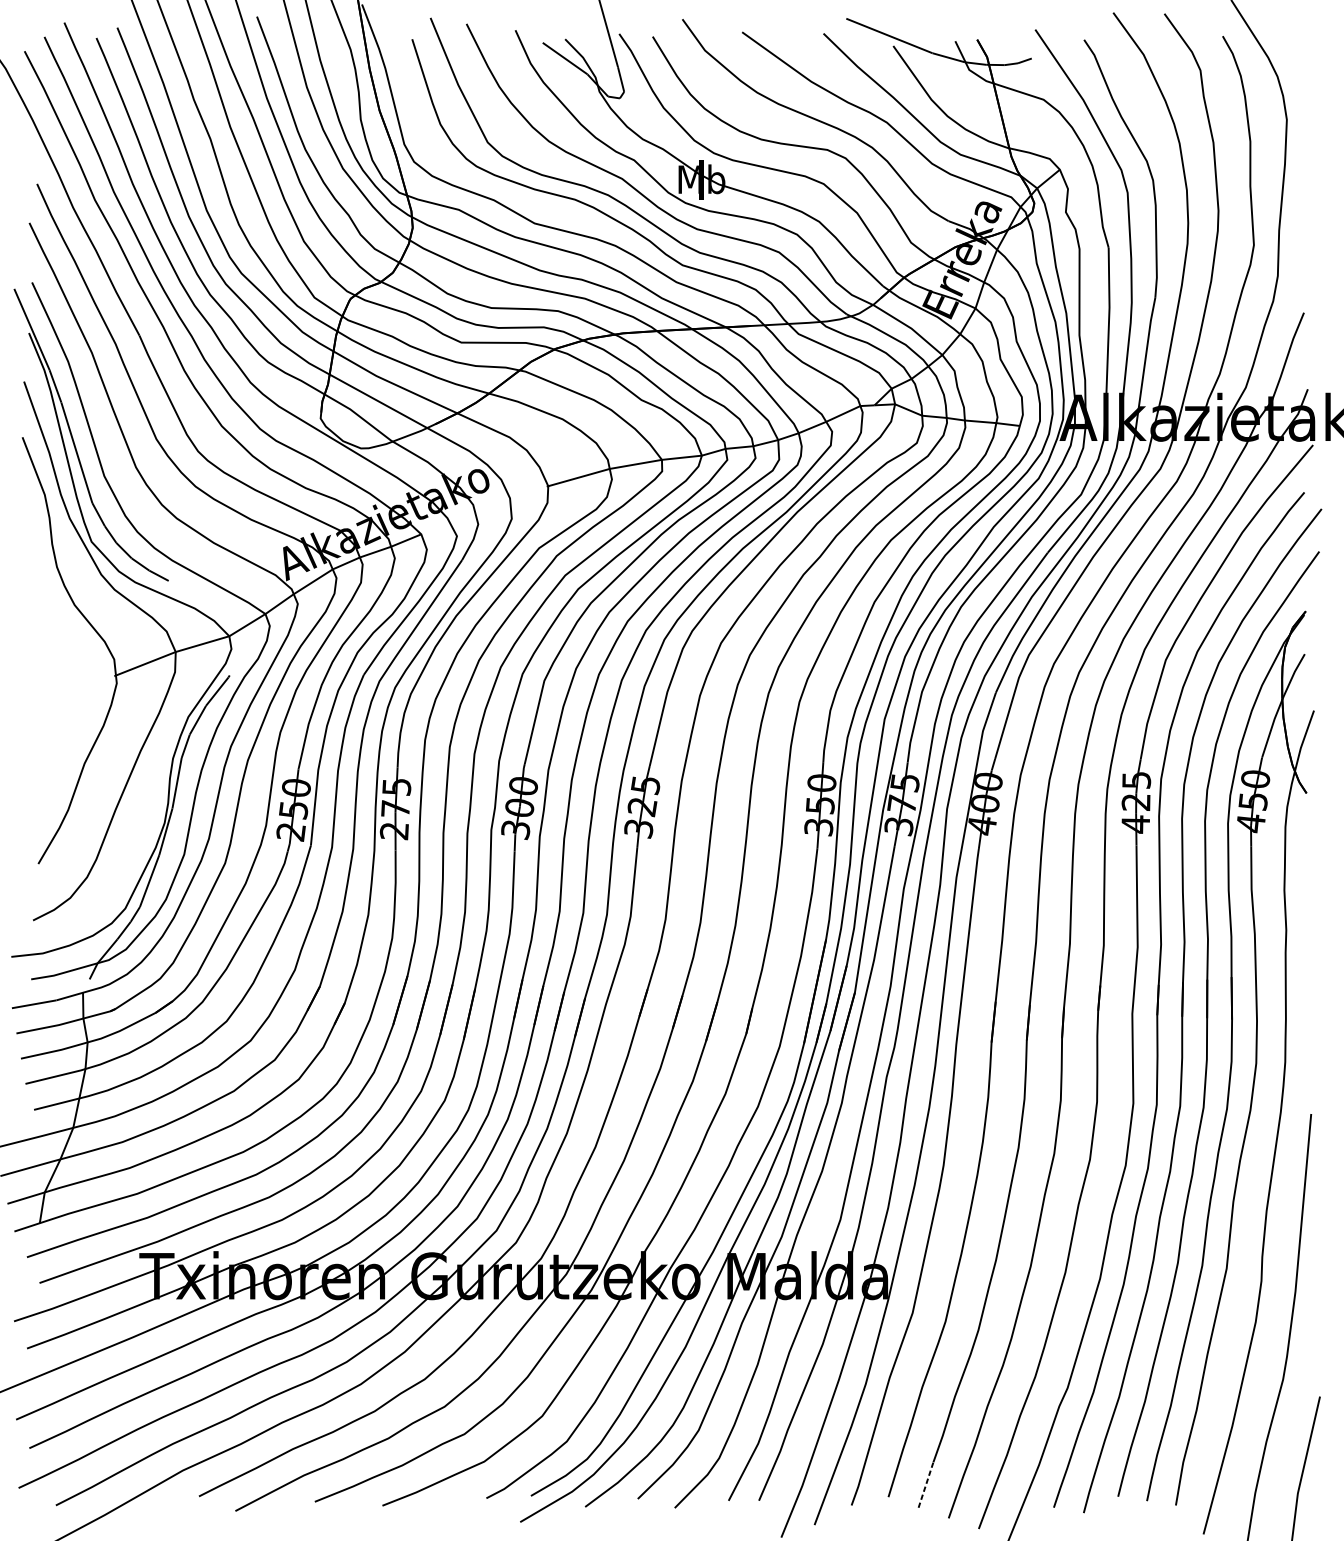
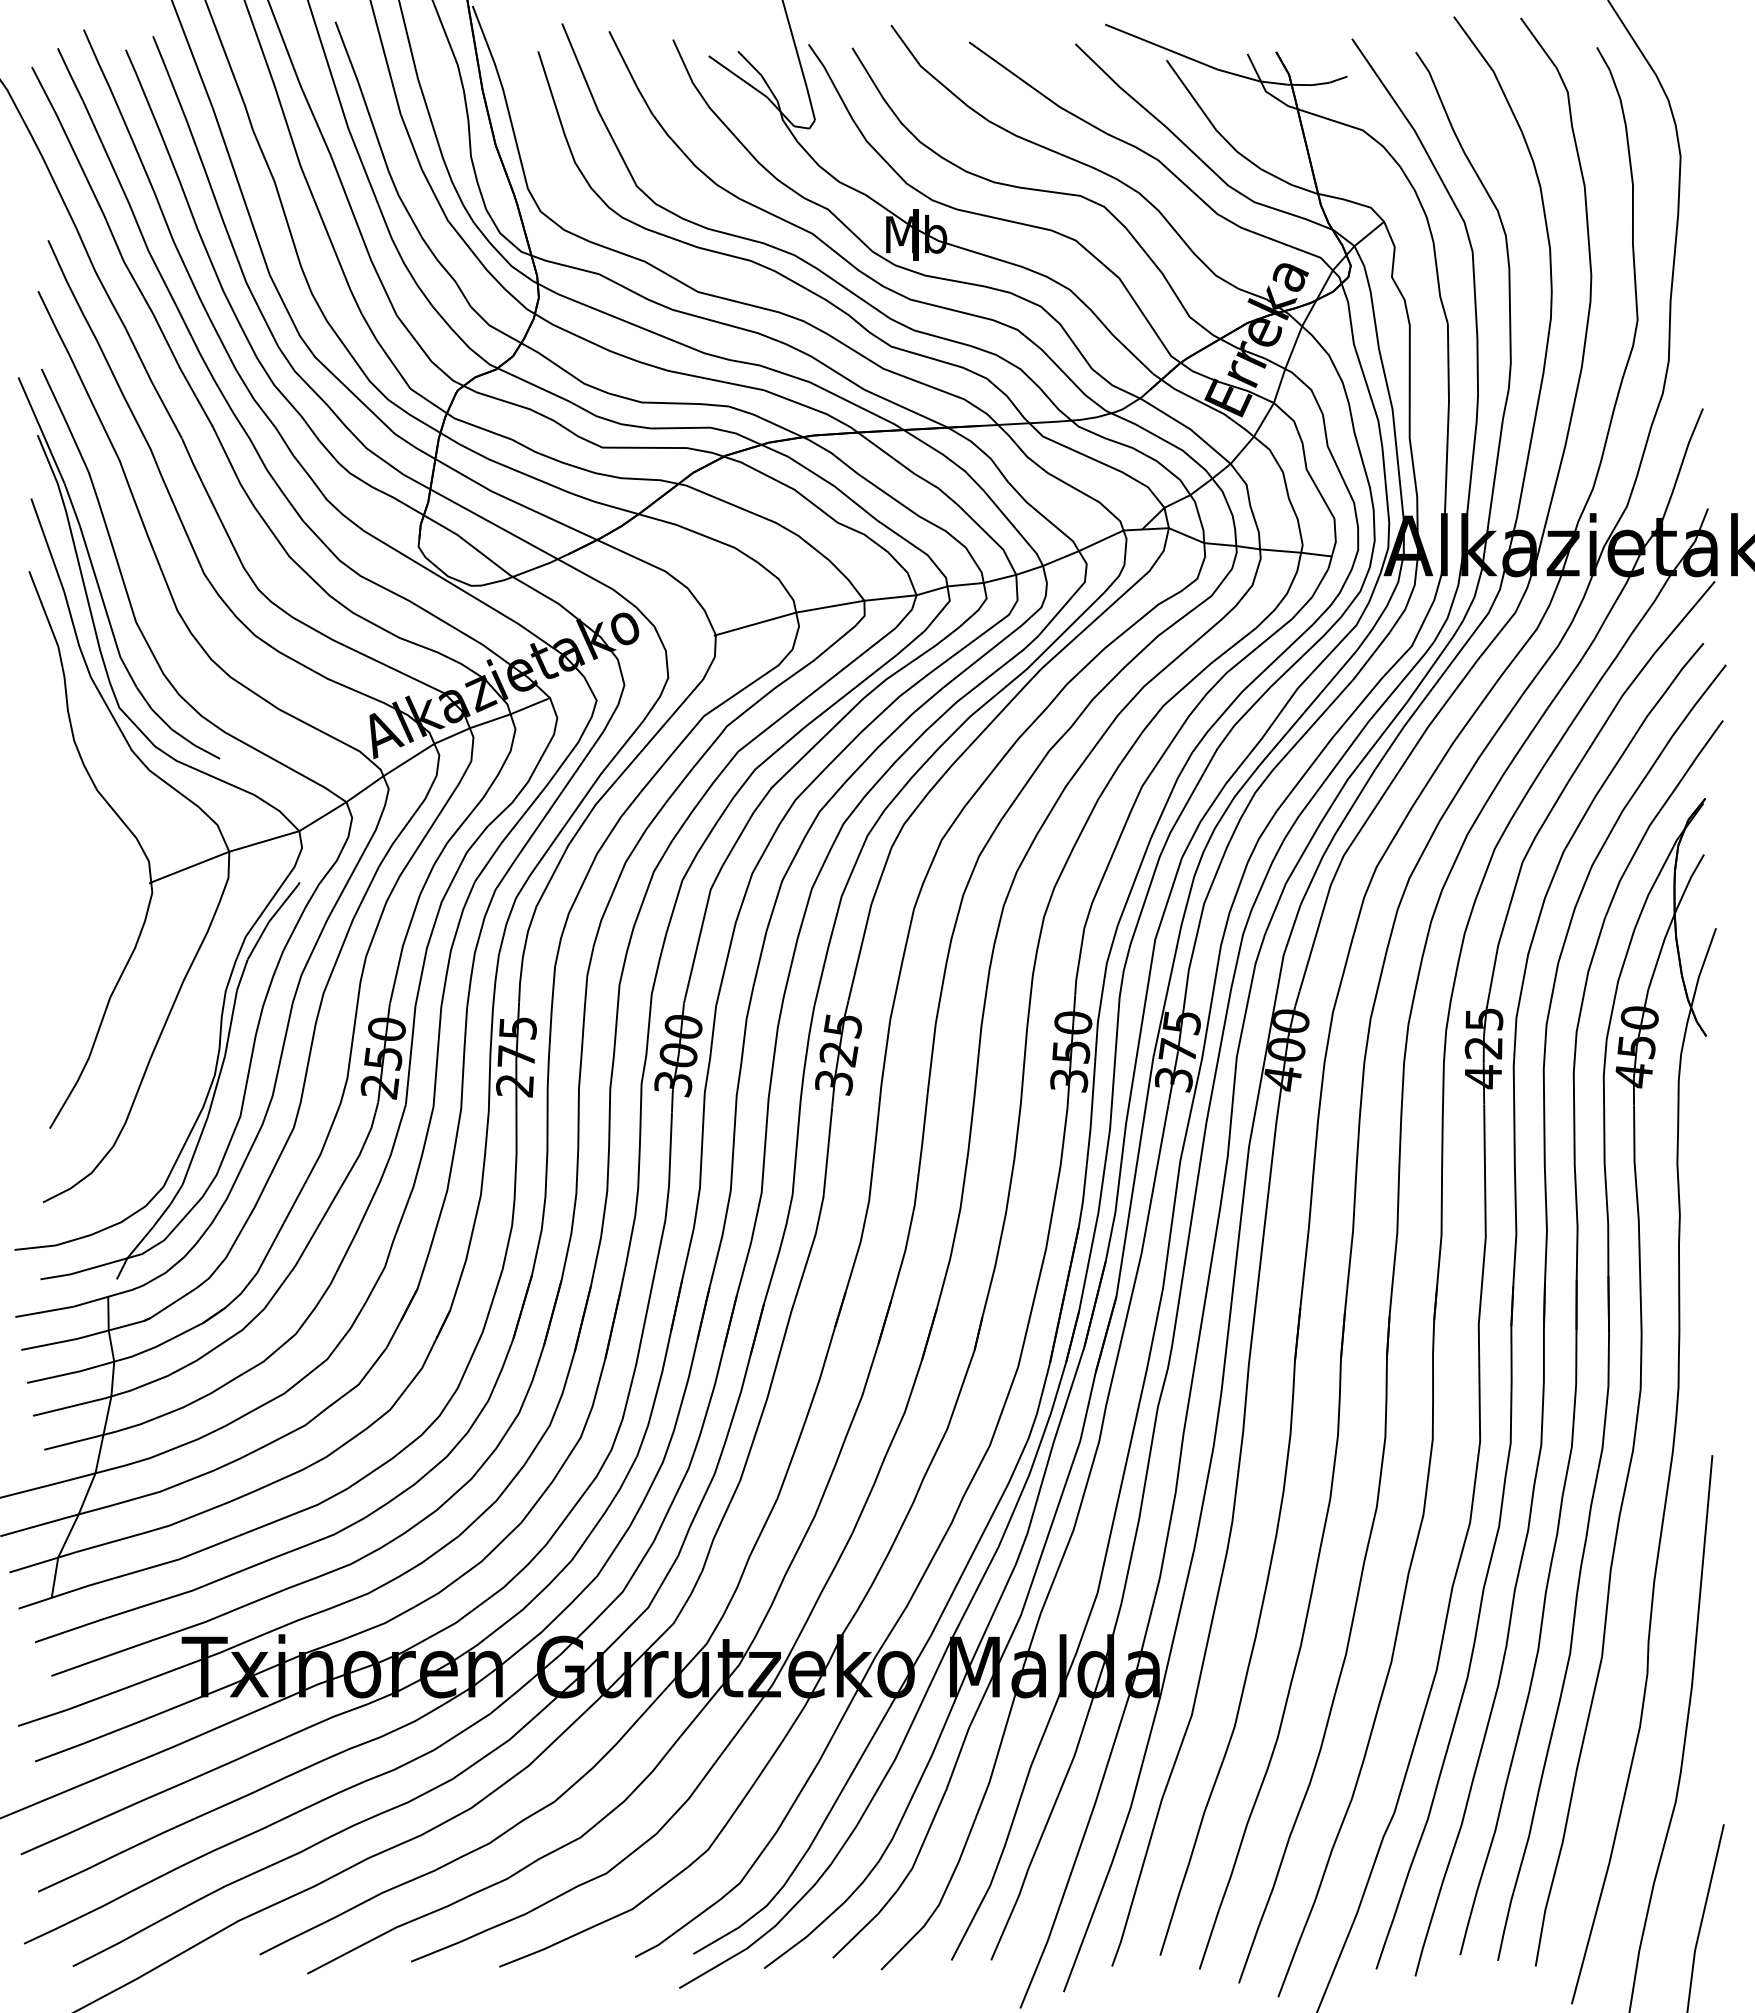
line: (926, 1484) -> (1209, 1939), dashed -> solid

